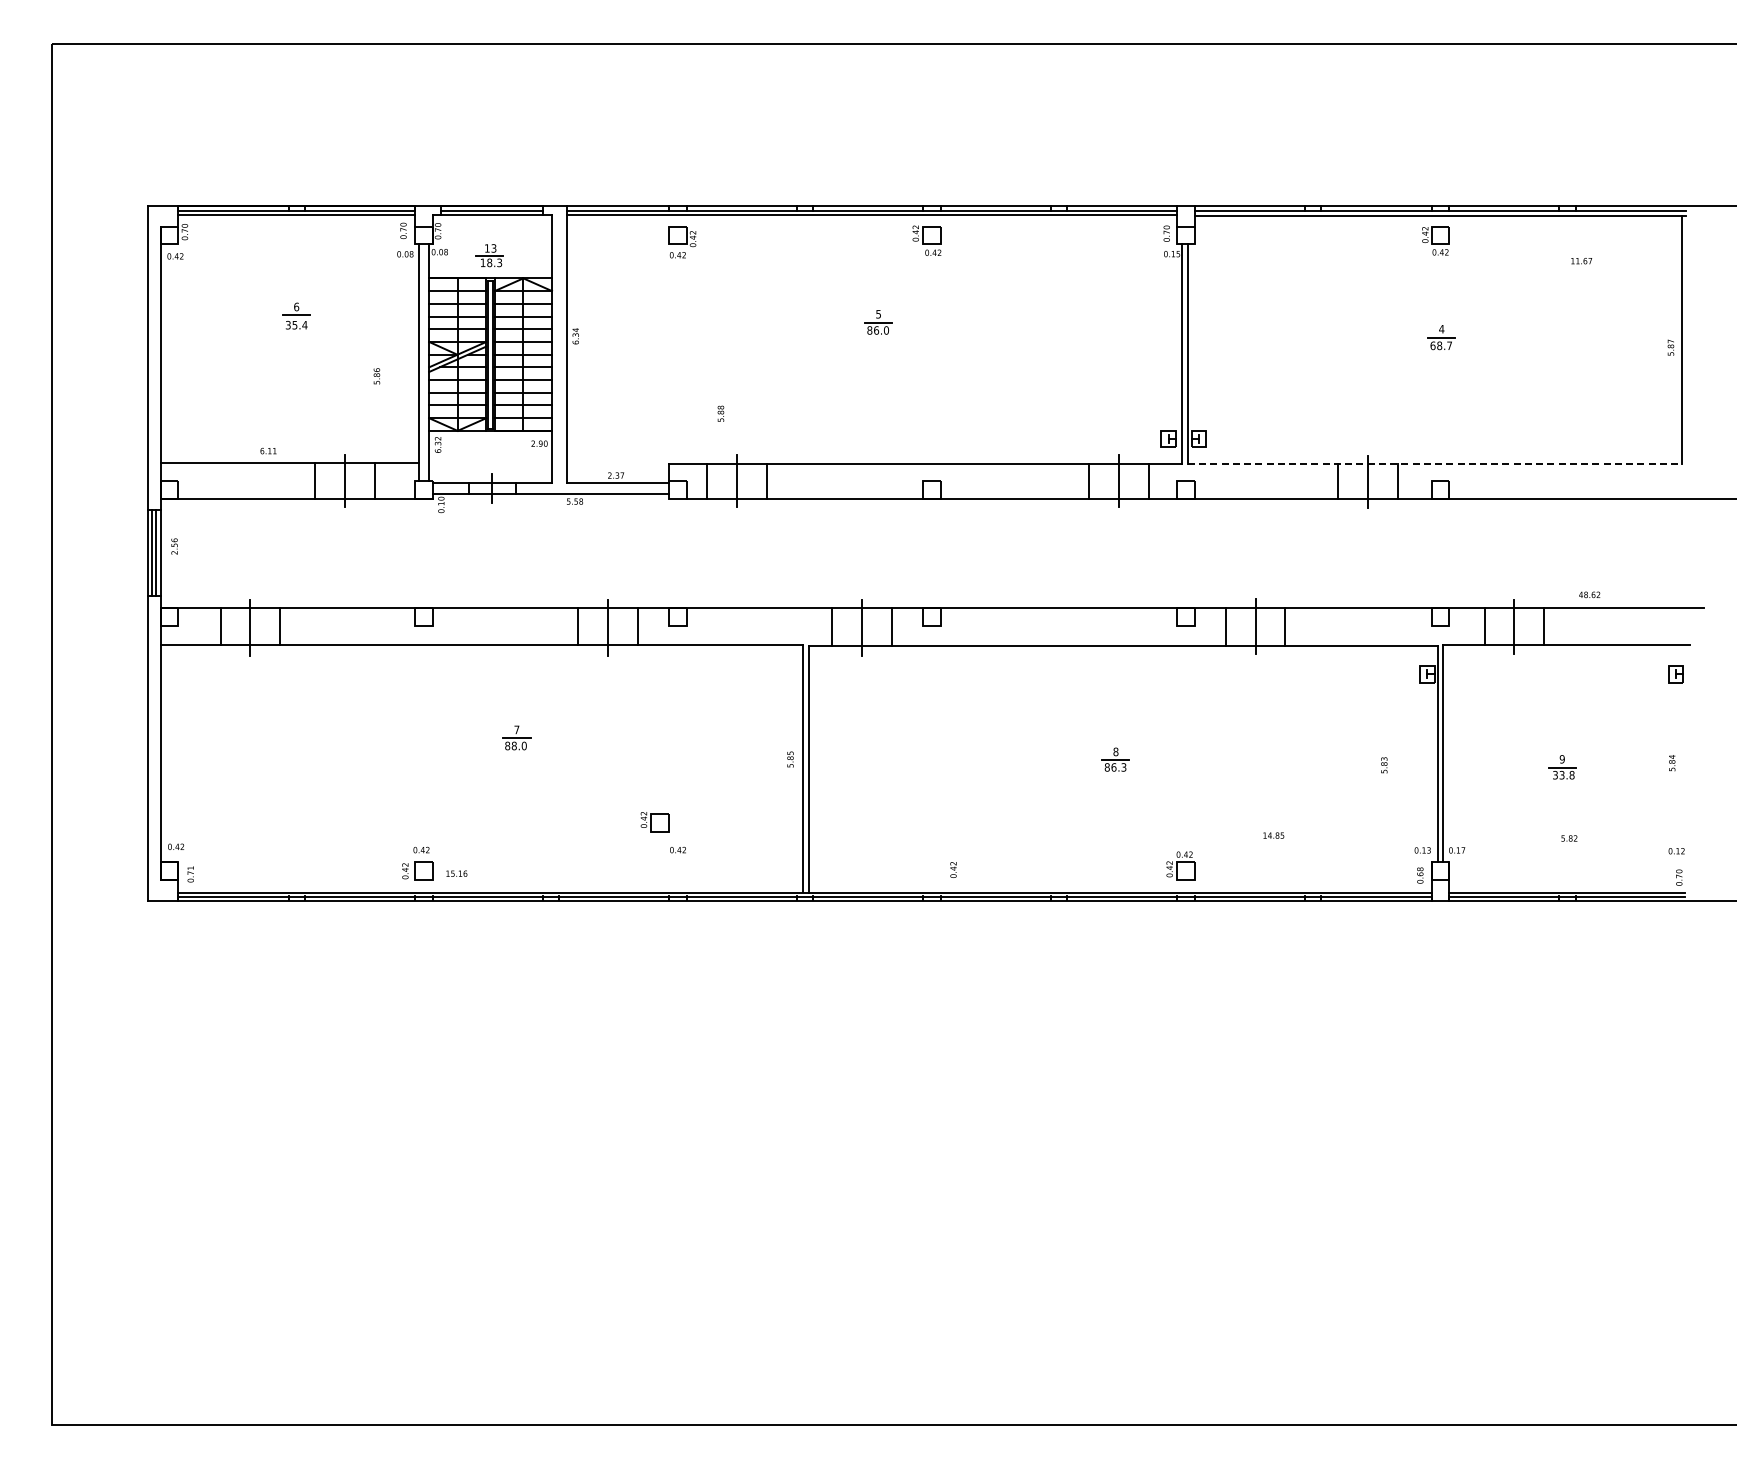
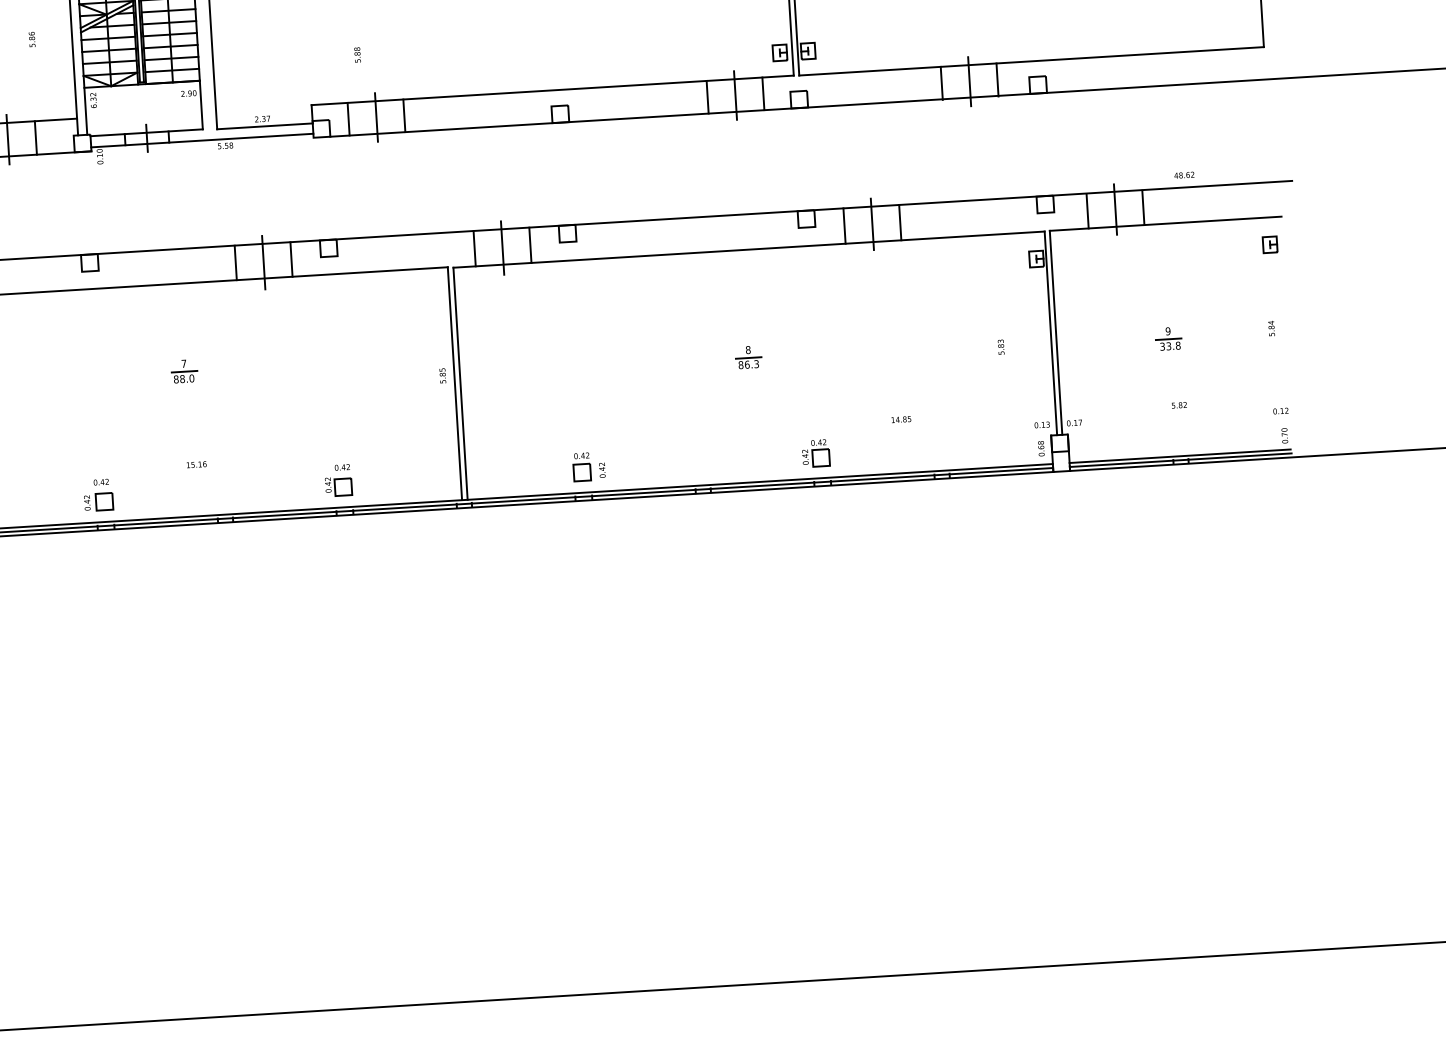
line: (1435, 464) -> (1032, 61), dashed -> solid
part: (654, 822) -> (338, 486), moved
part: (931, 865) -> (581, 467), added
text: (456, 873) -> (196, 464), moved

